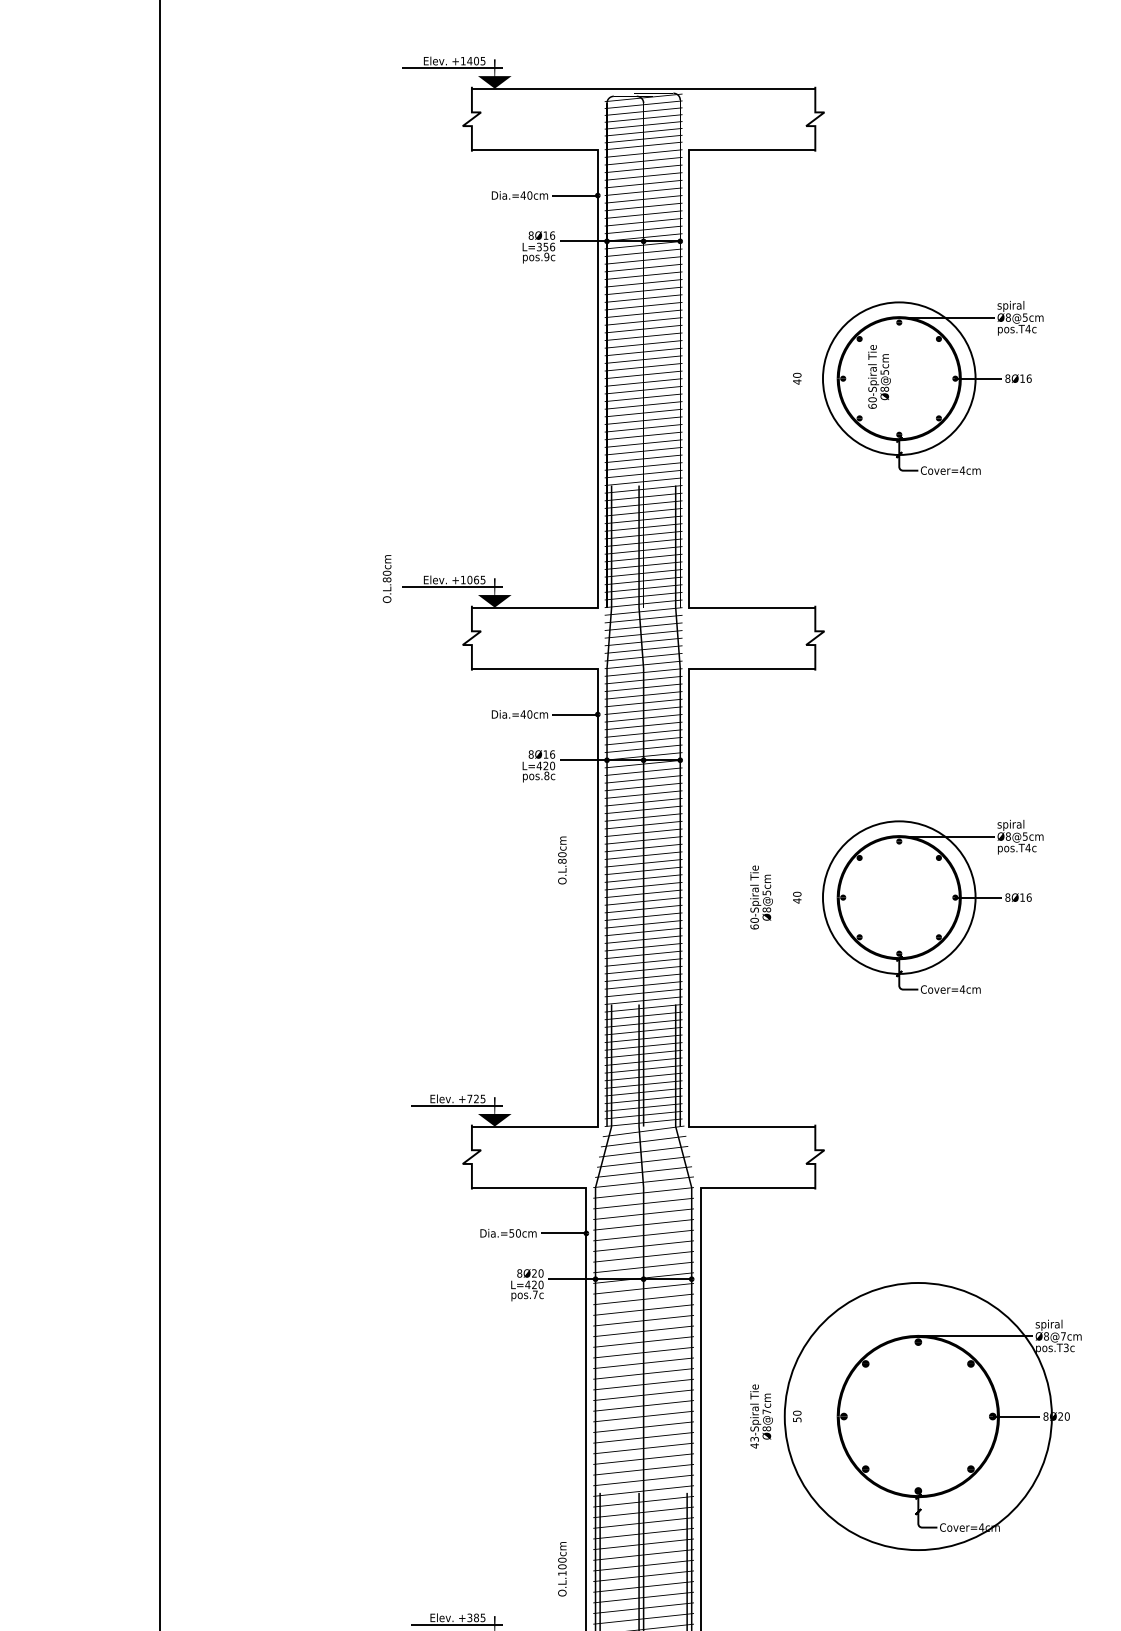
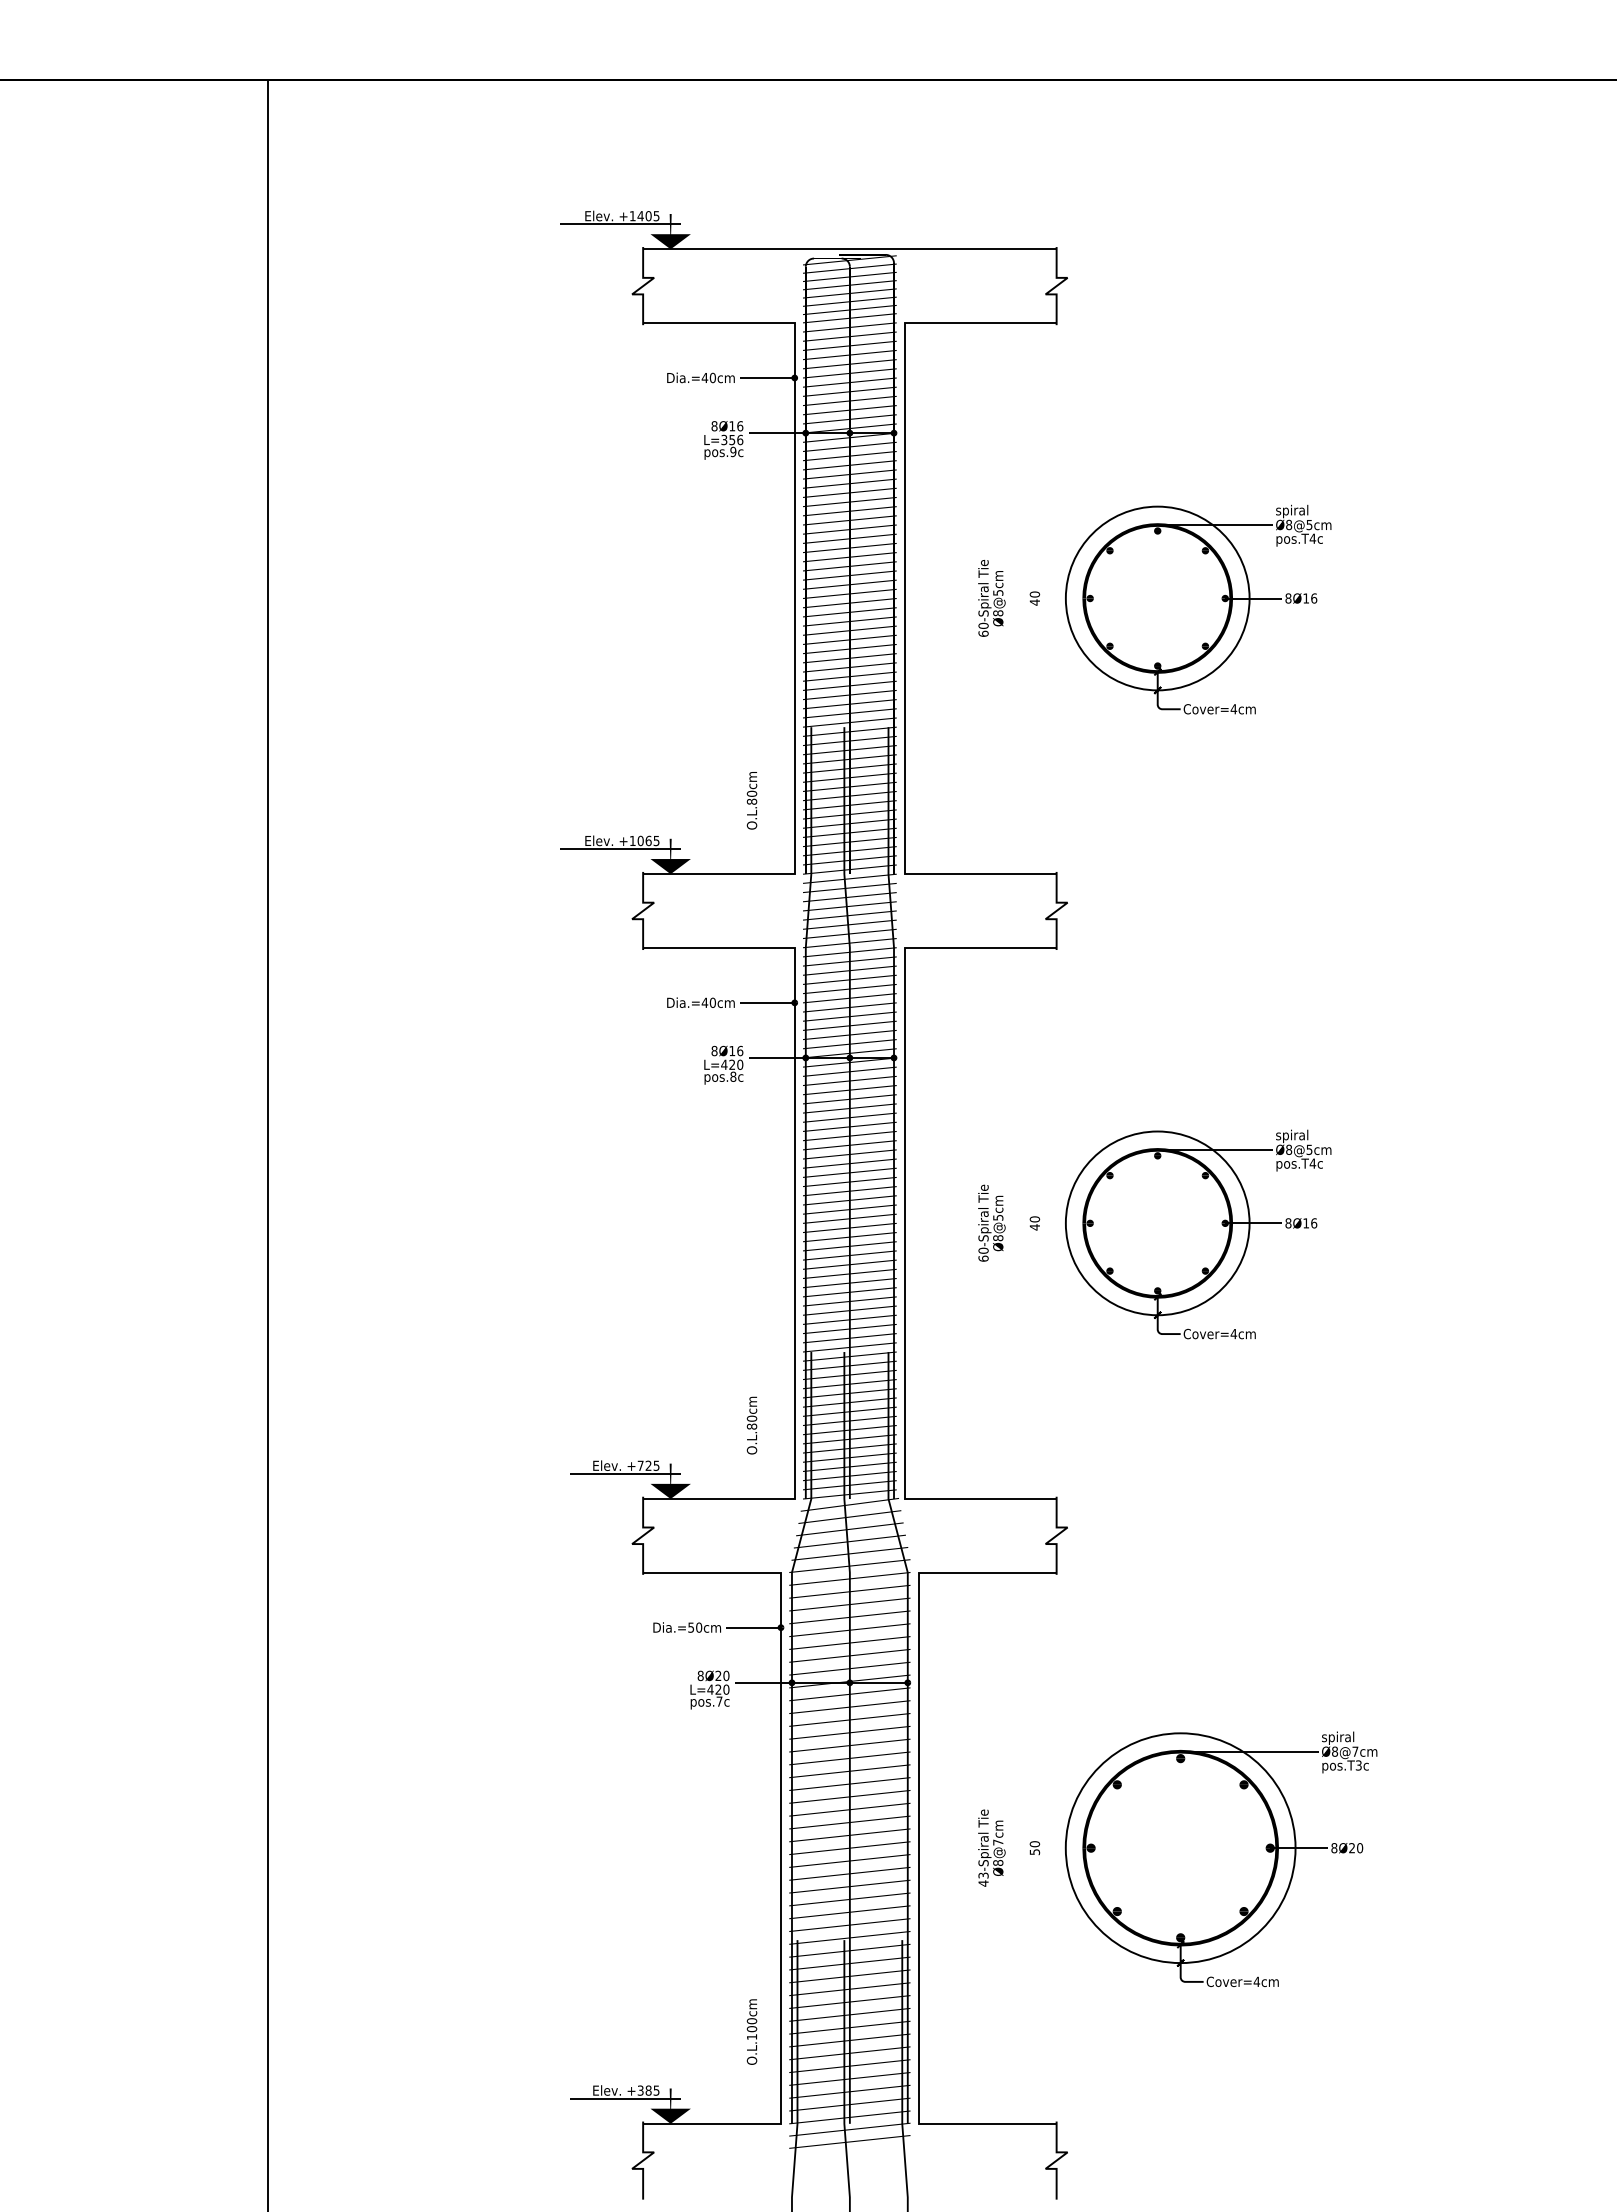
text: (879, 377) -> (991, 598), moved
text: (386, 578) -> (751, 800), moved
text: (561, 860) -> (751, 1425), moved
circle: (918, 1416) -> (1180, 1848), size x0.71

